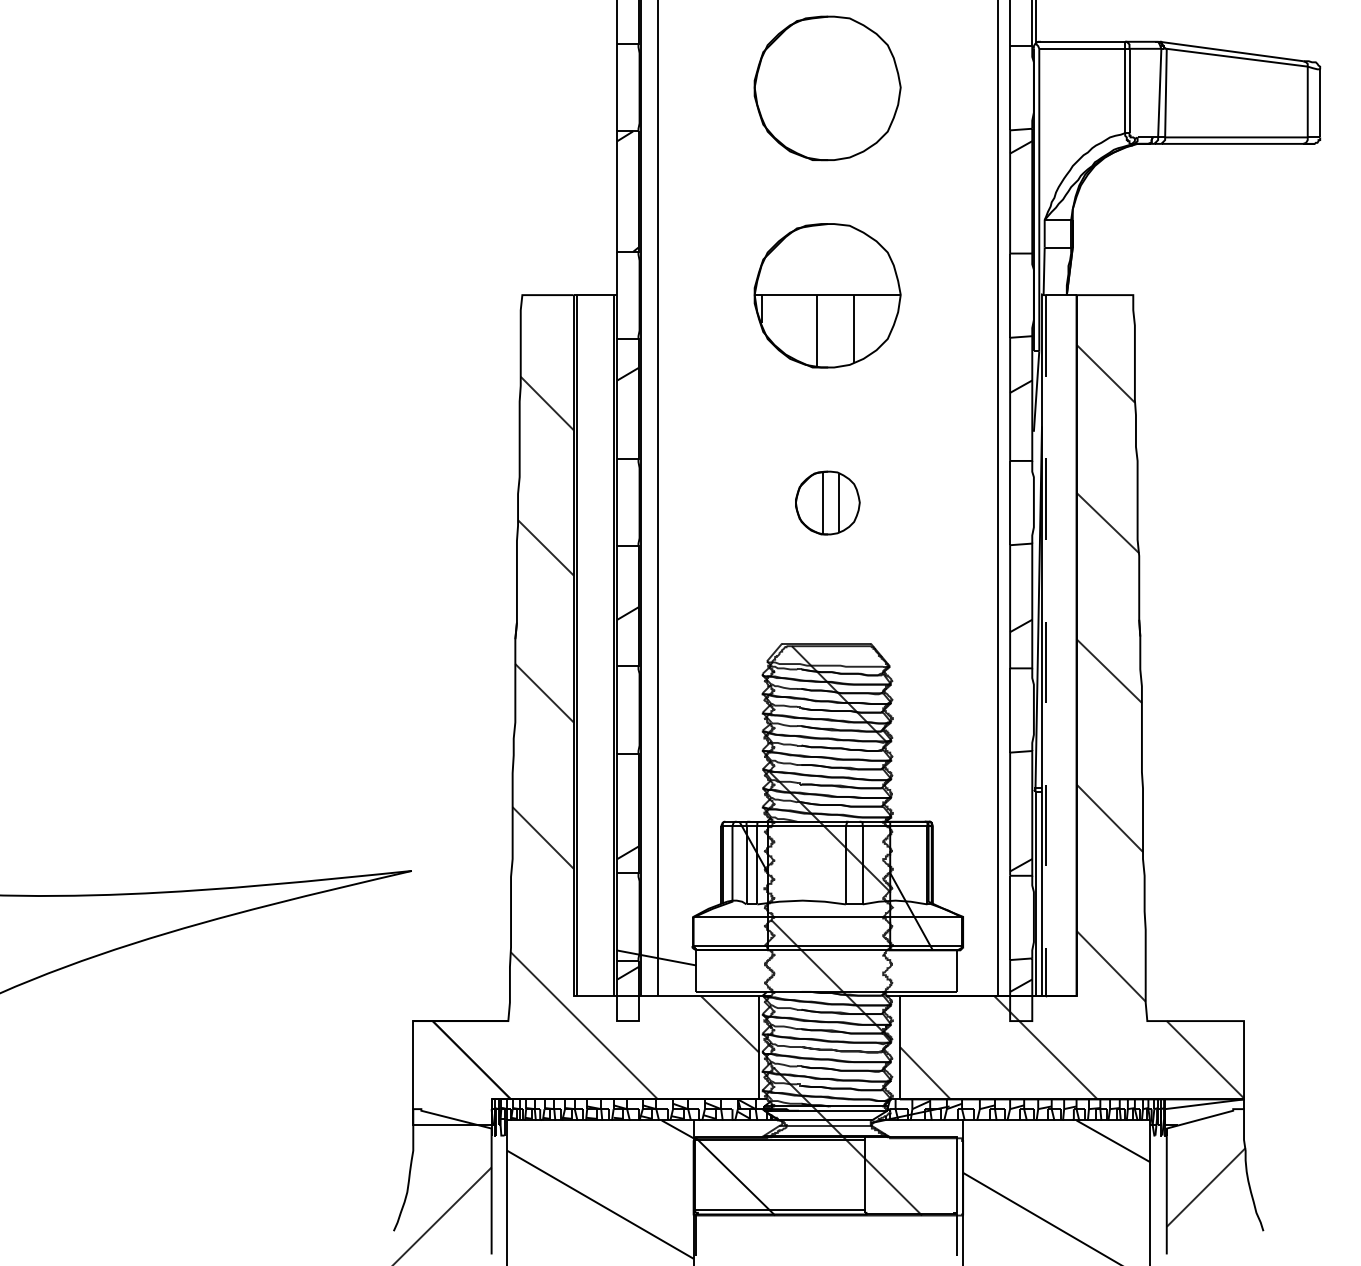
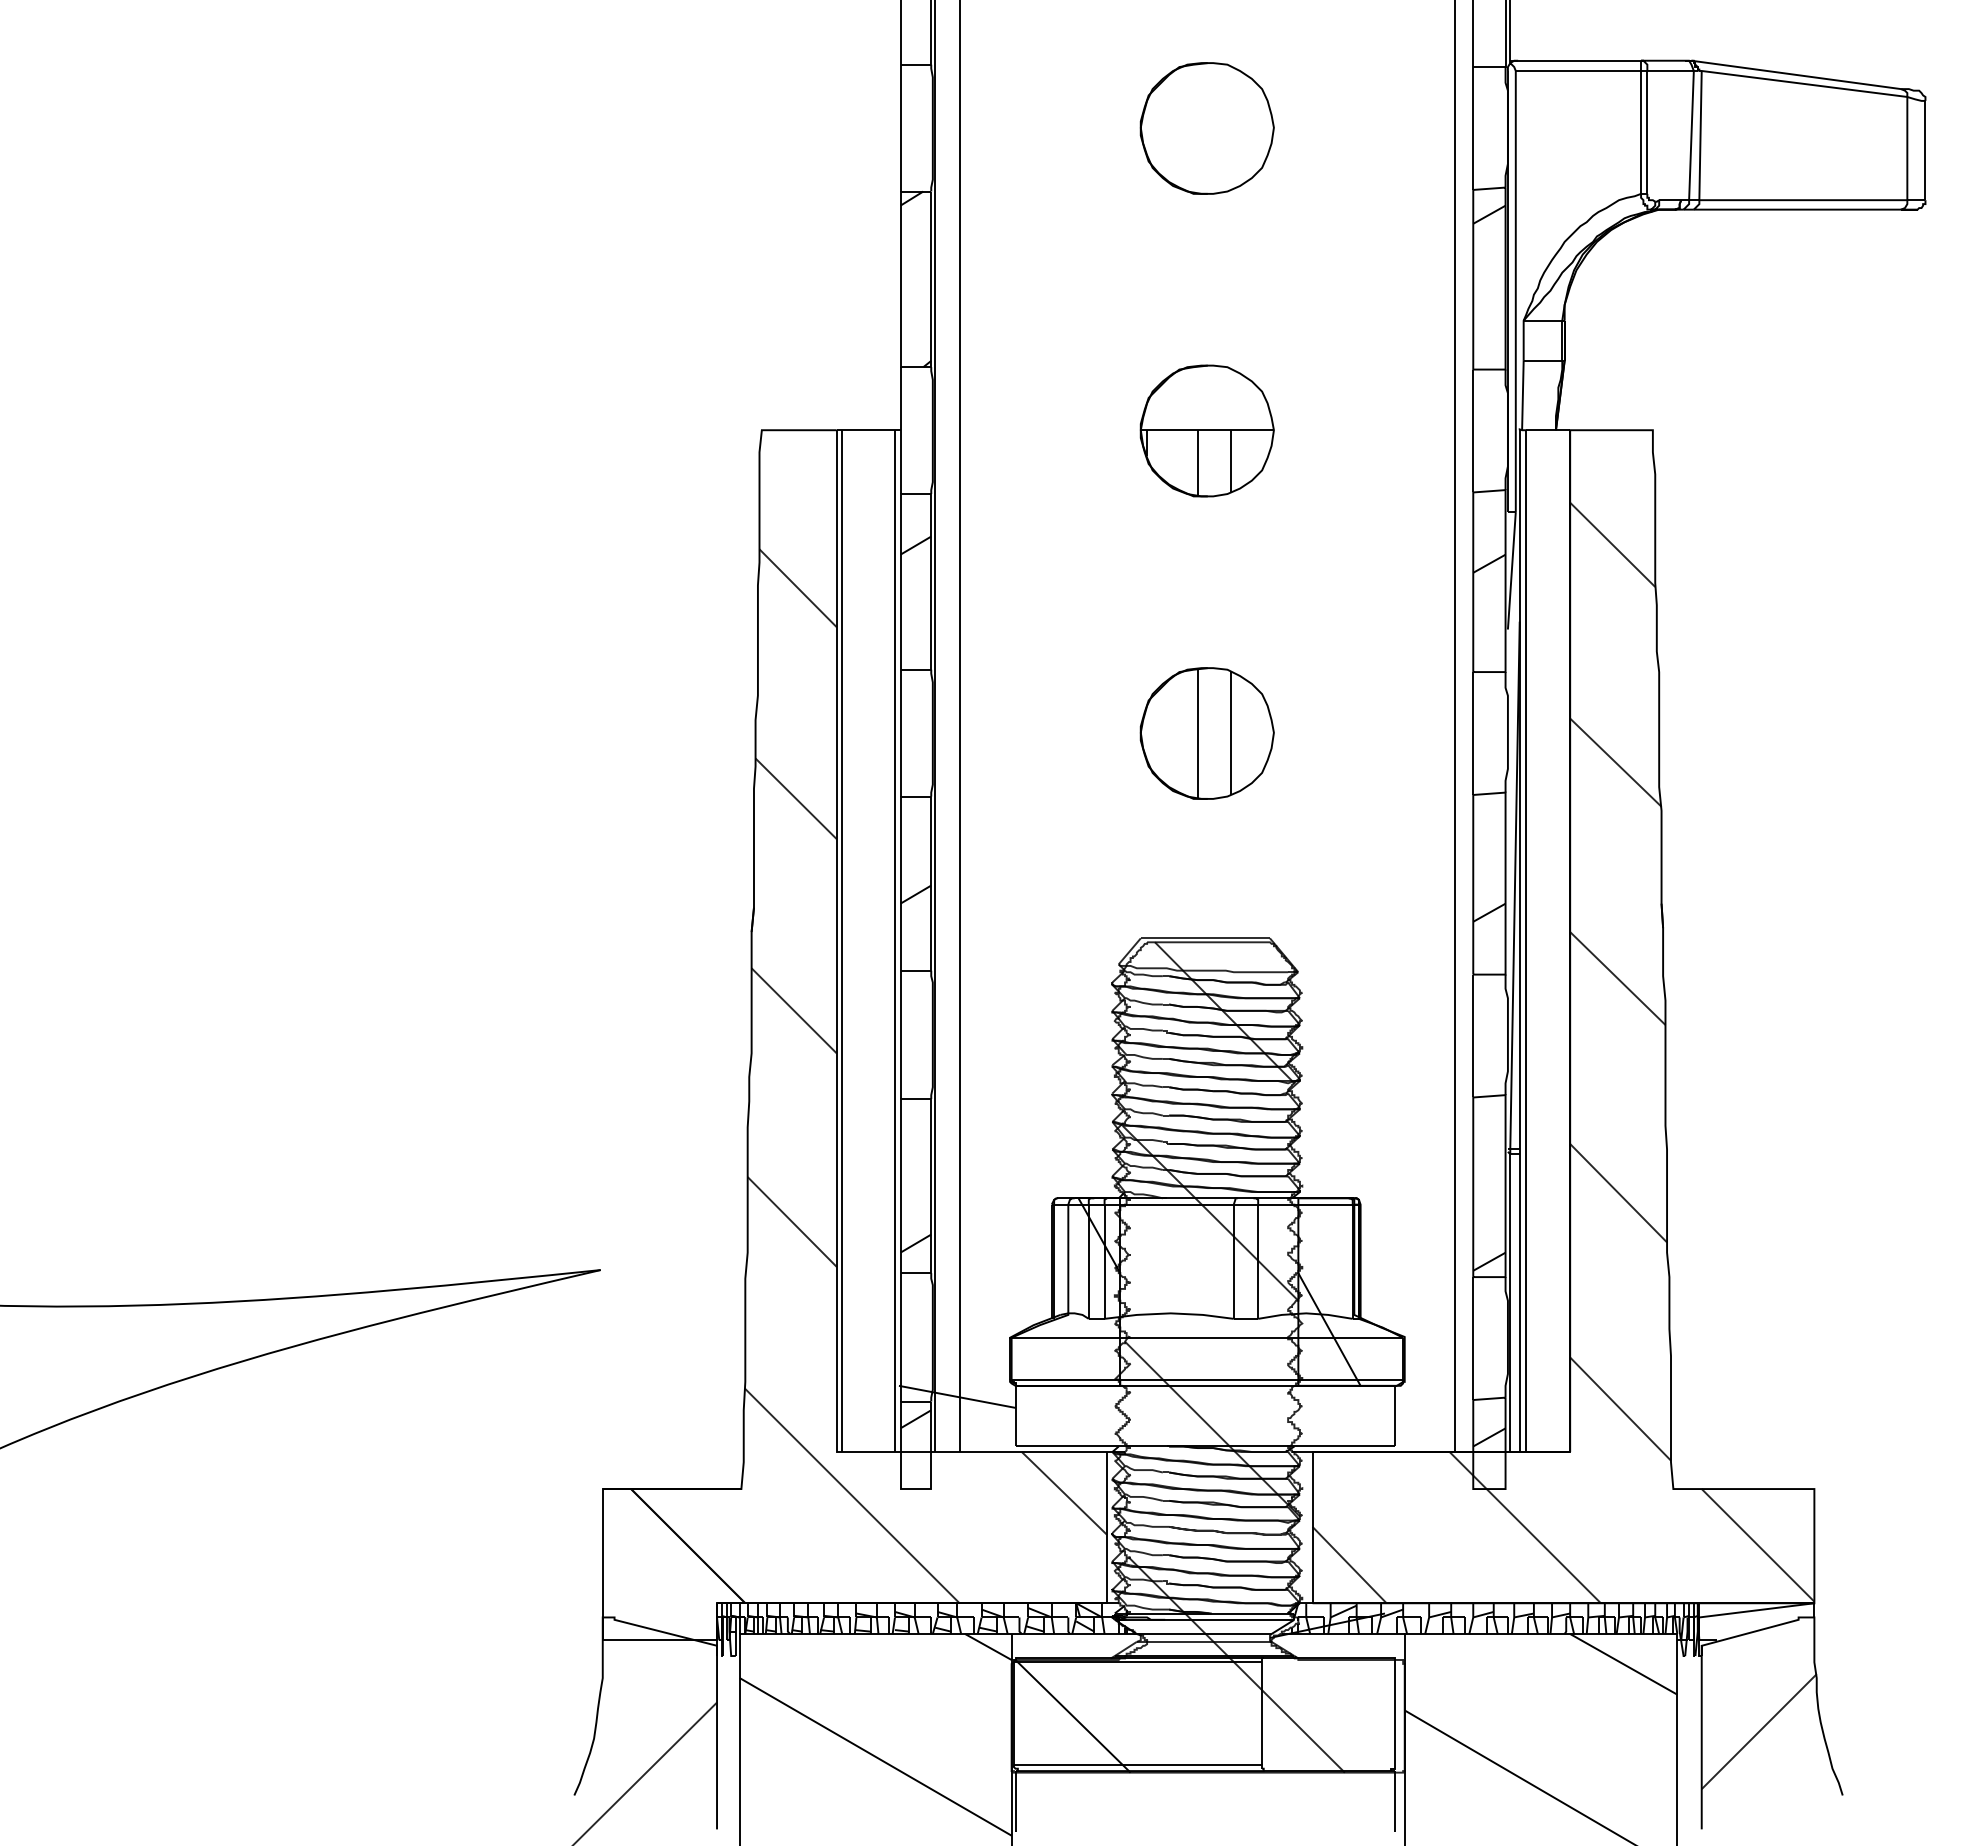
part: (827, 87) -> (1206, 127), size x0.62
part: (827, 295) -> (1206, 430), size x0.62
part: (827, 502) -> (1206, 732), size x1.43
line: (1046, 645) -> (1526, 941), dashed -> solid

